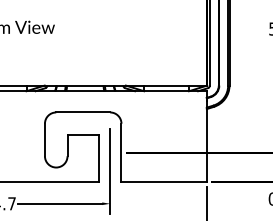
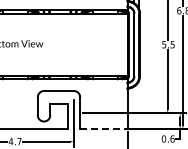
line: (163, 181) -> (103, 129), solid -> dashed

